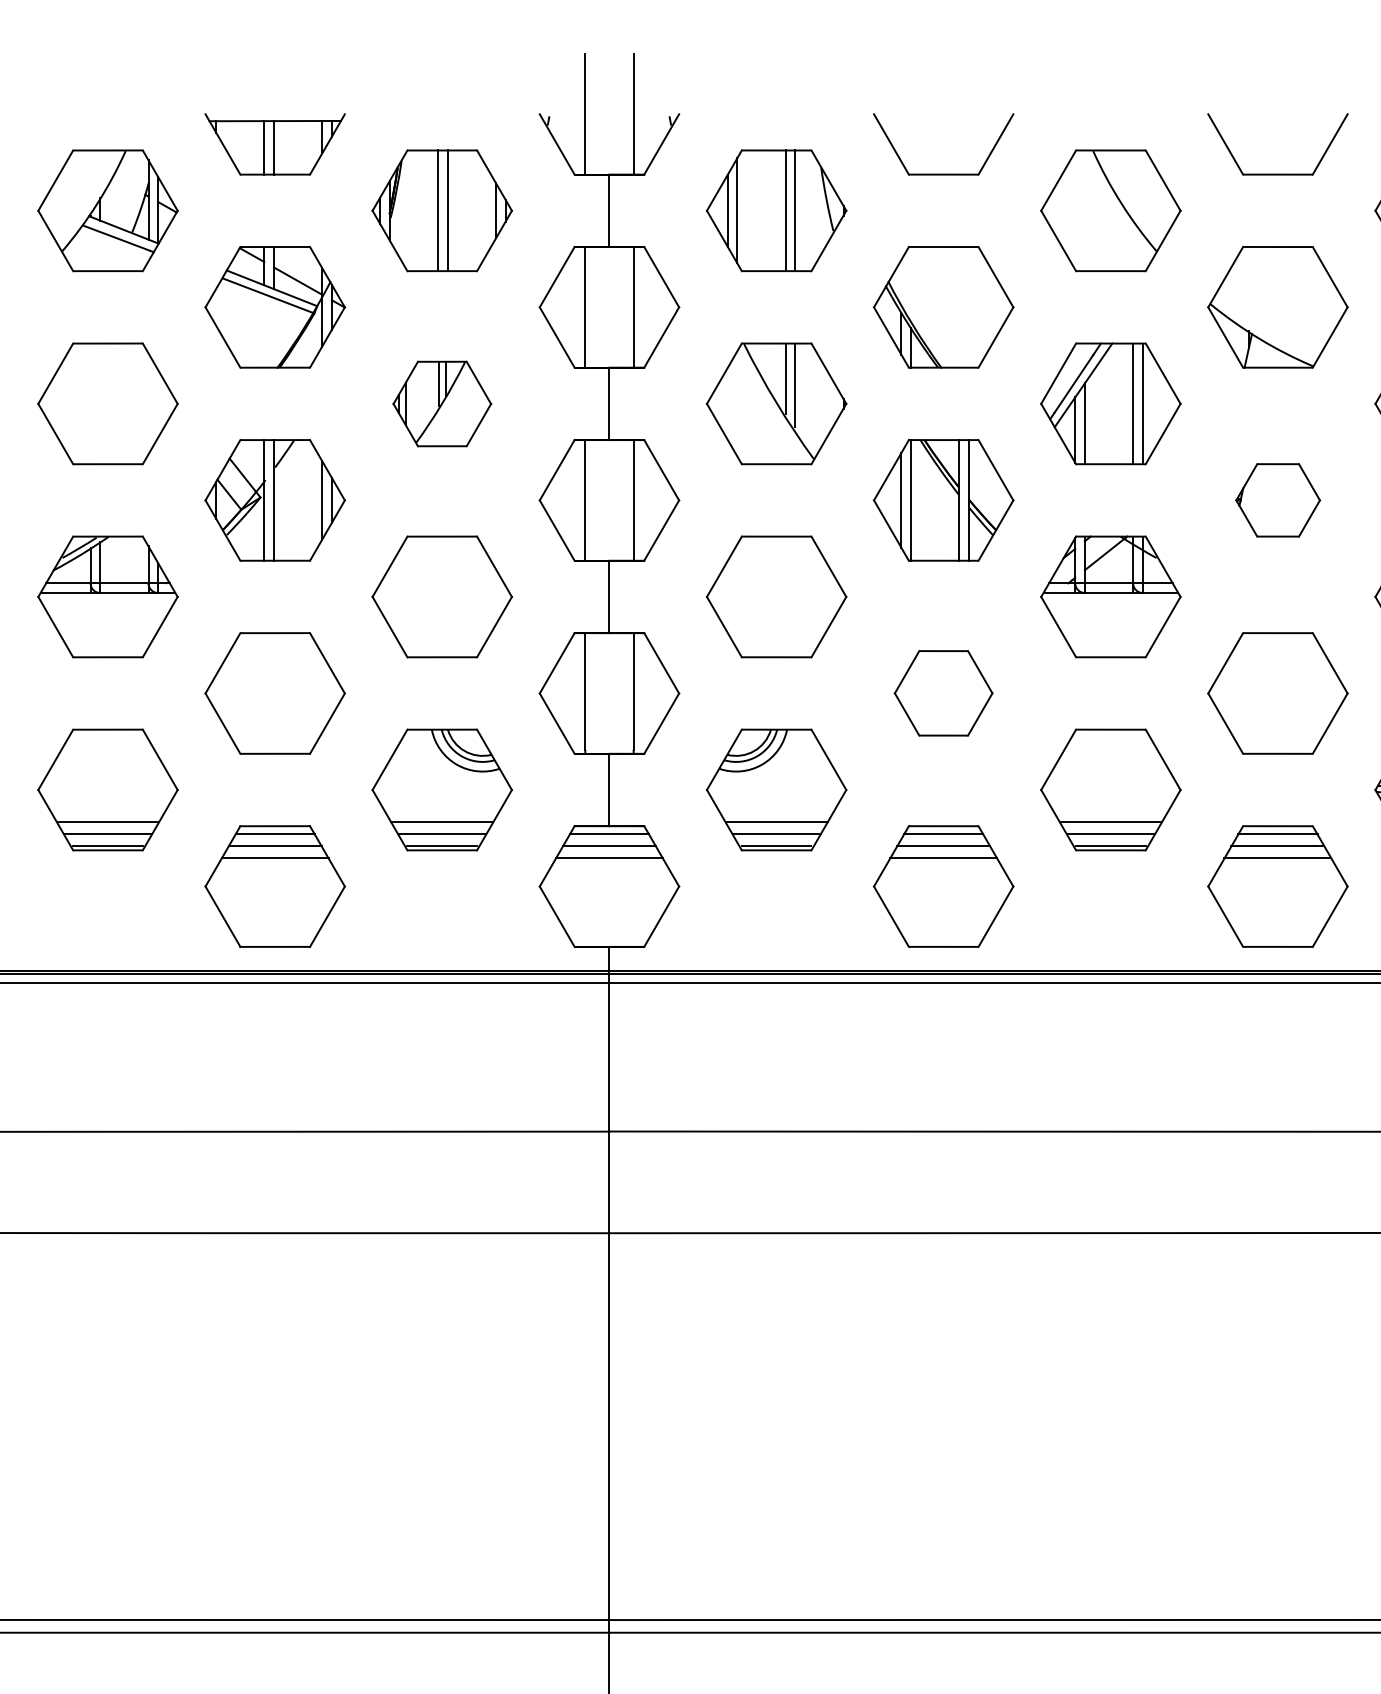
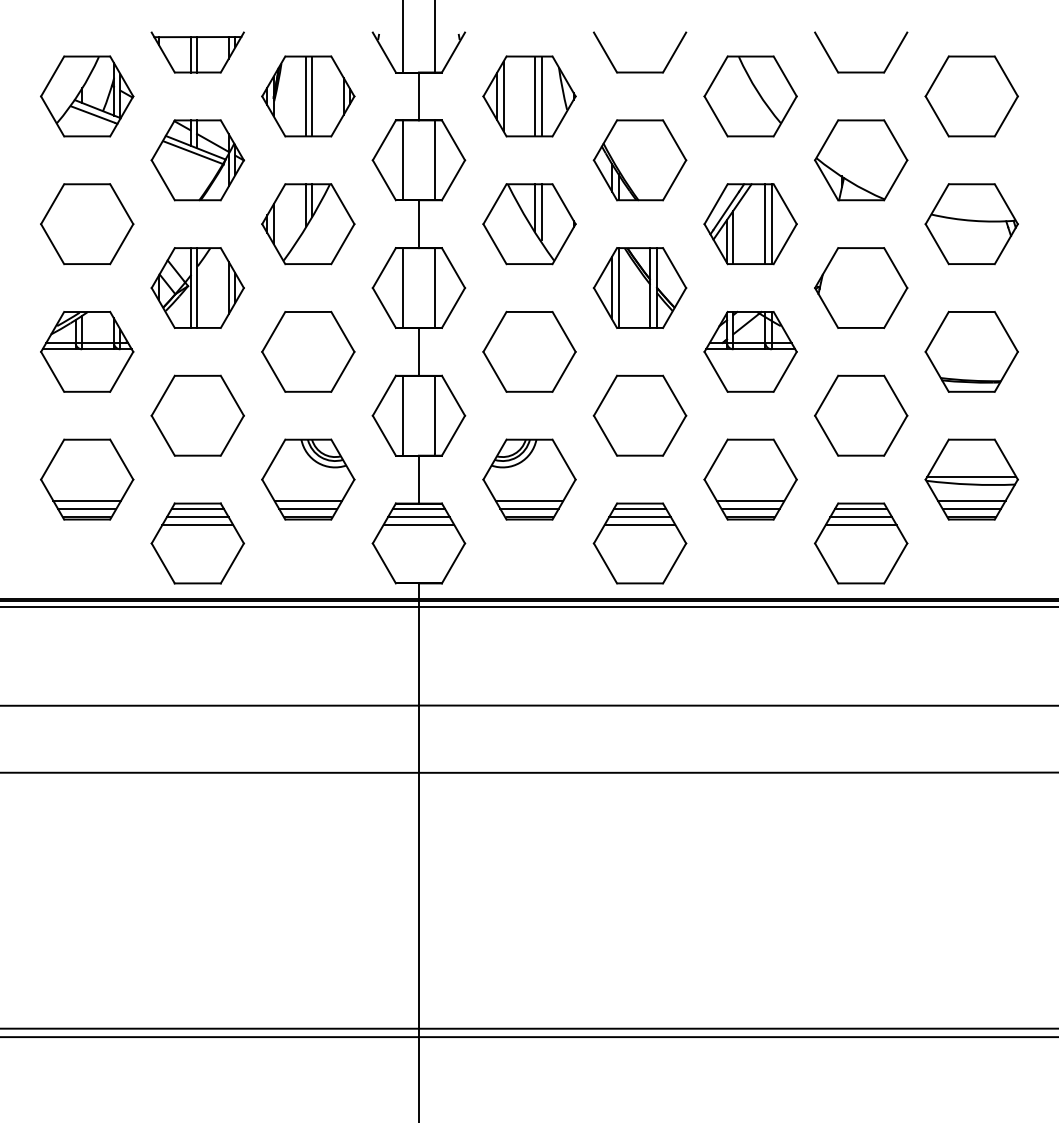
part: (442, 404) -> (308, 224), size x1.43
part: (1278, 499) -> (861, 287), size x1.67
part: (942, 693) -> (639, 415), size x1.43

